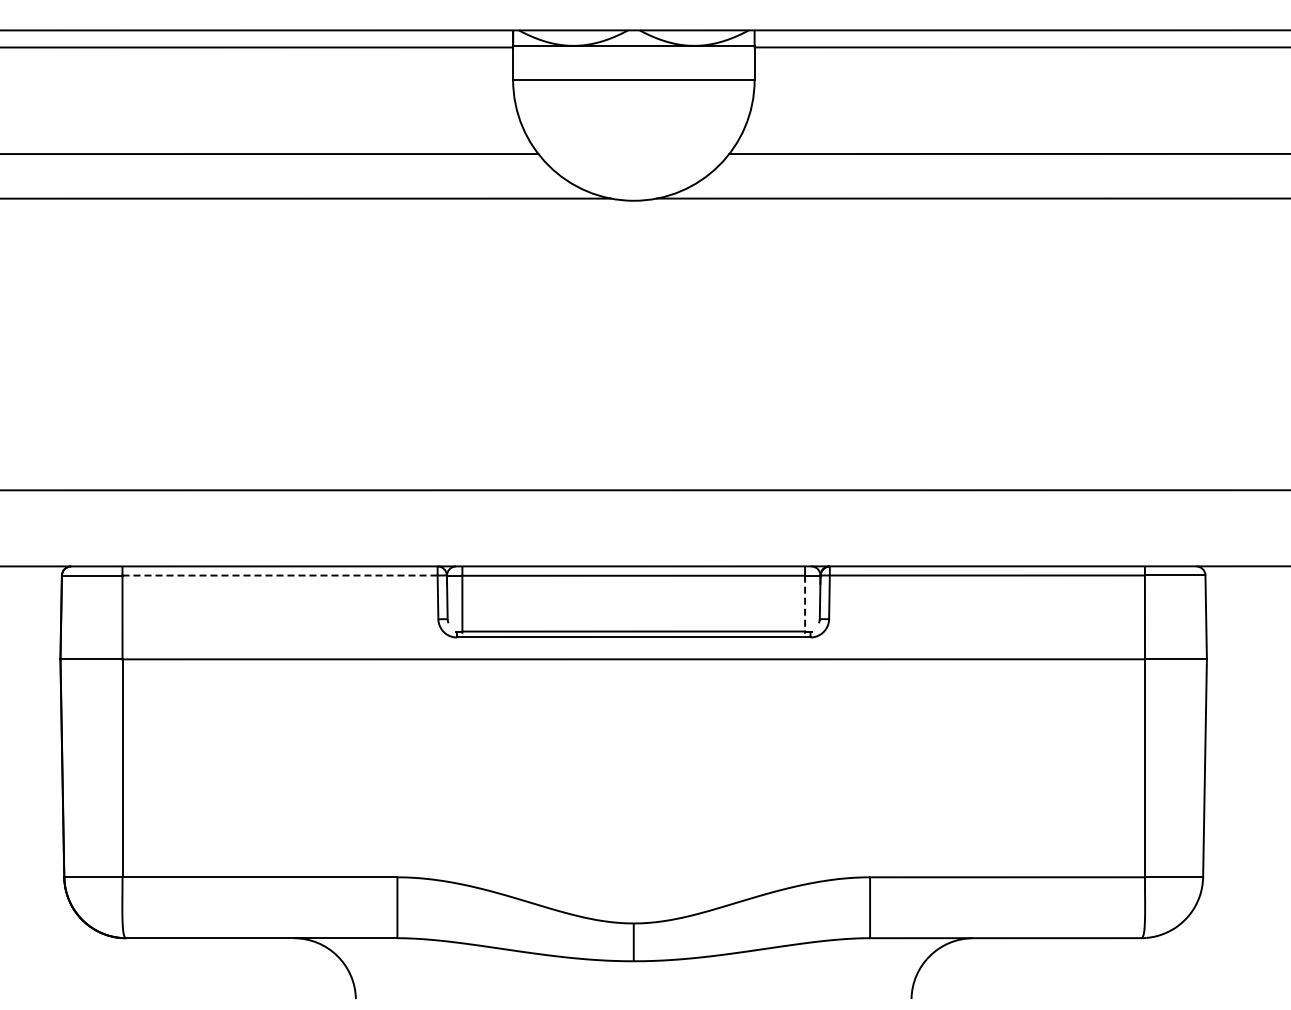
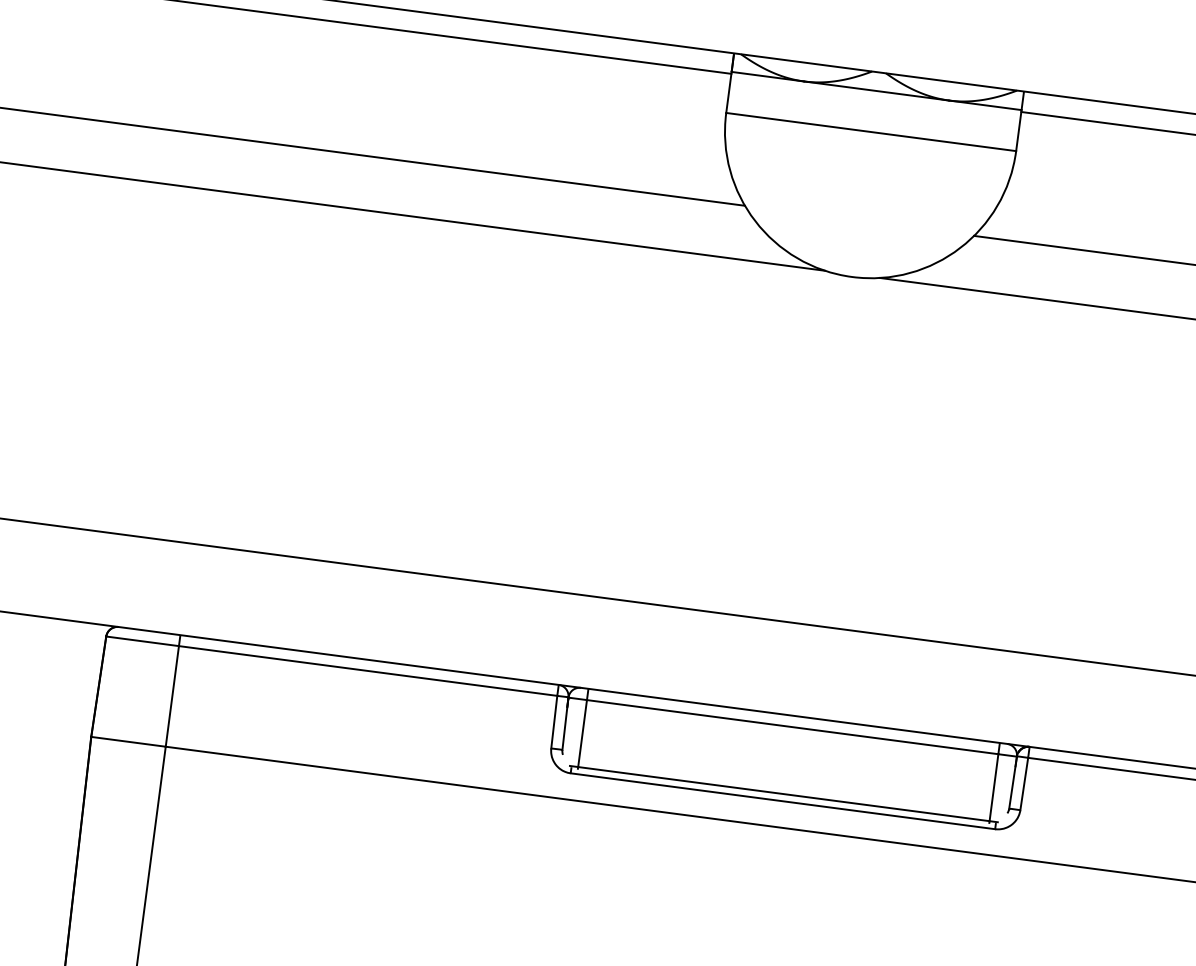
line: (280, 575) -> (368, 671), dashed -> solid
line: (805, 603) -> (994, 787), dashed -> solid

